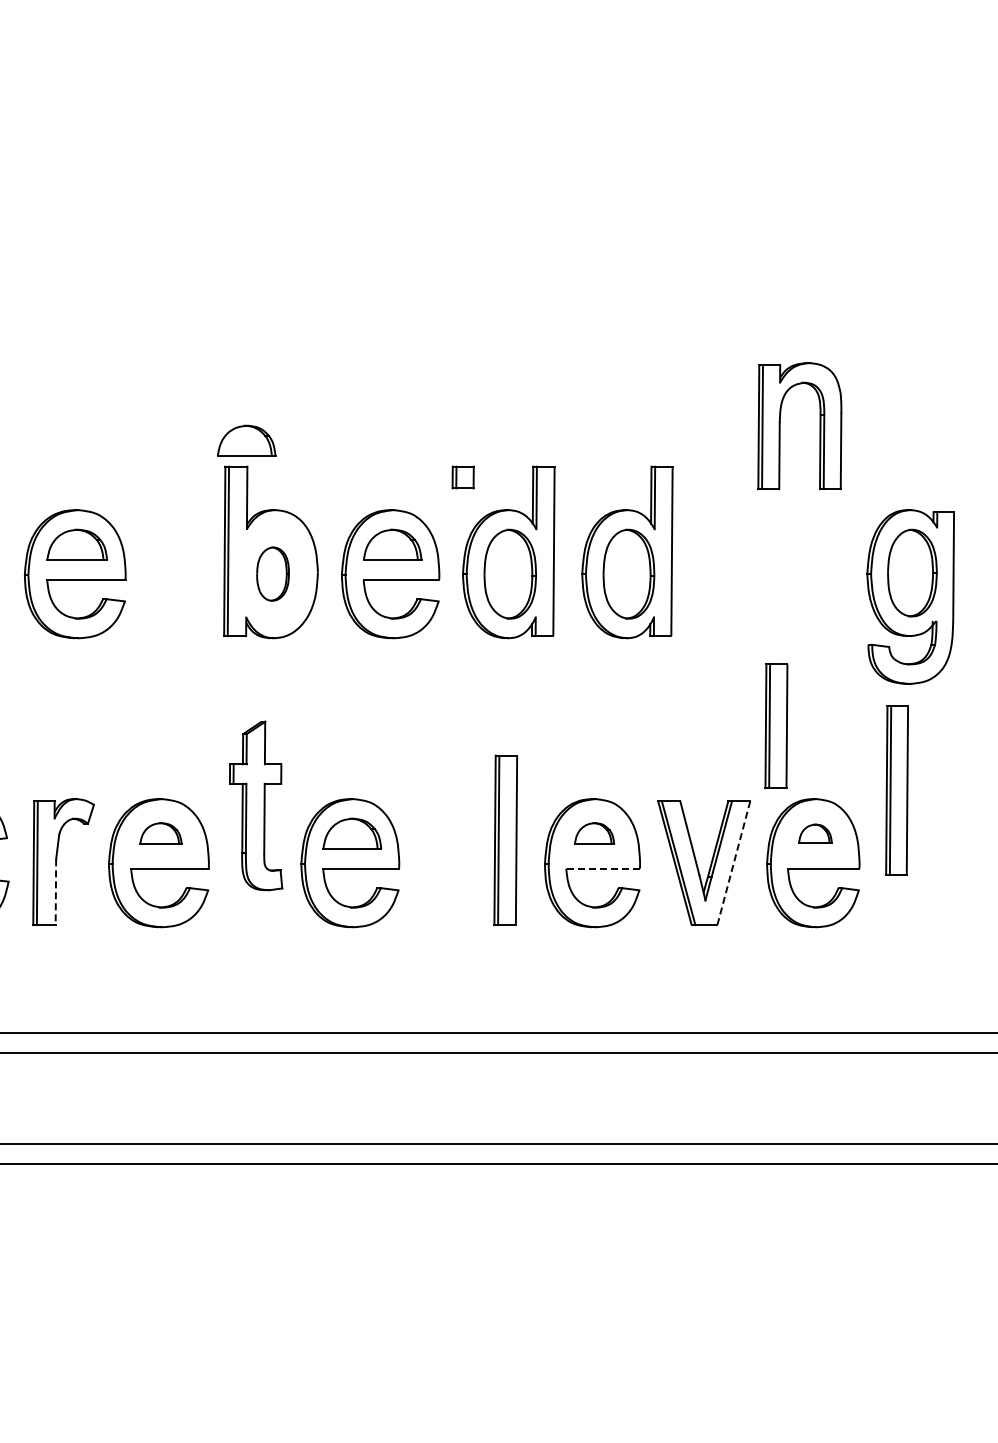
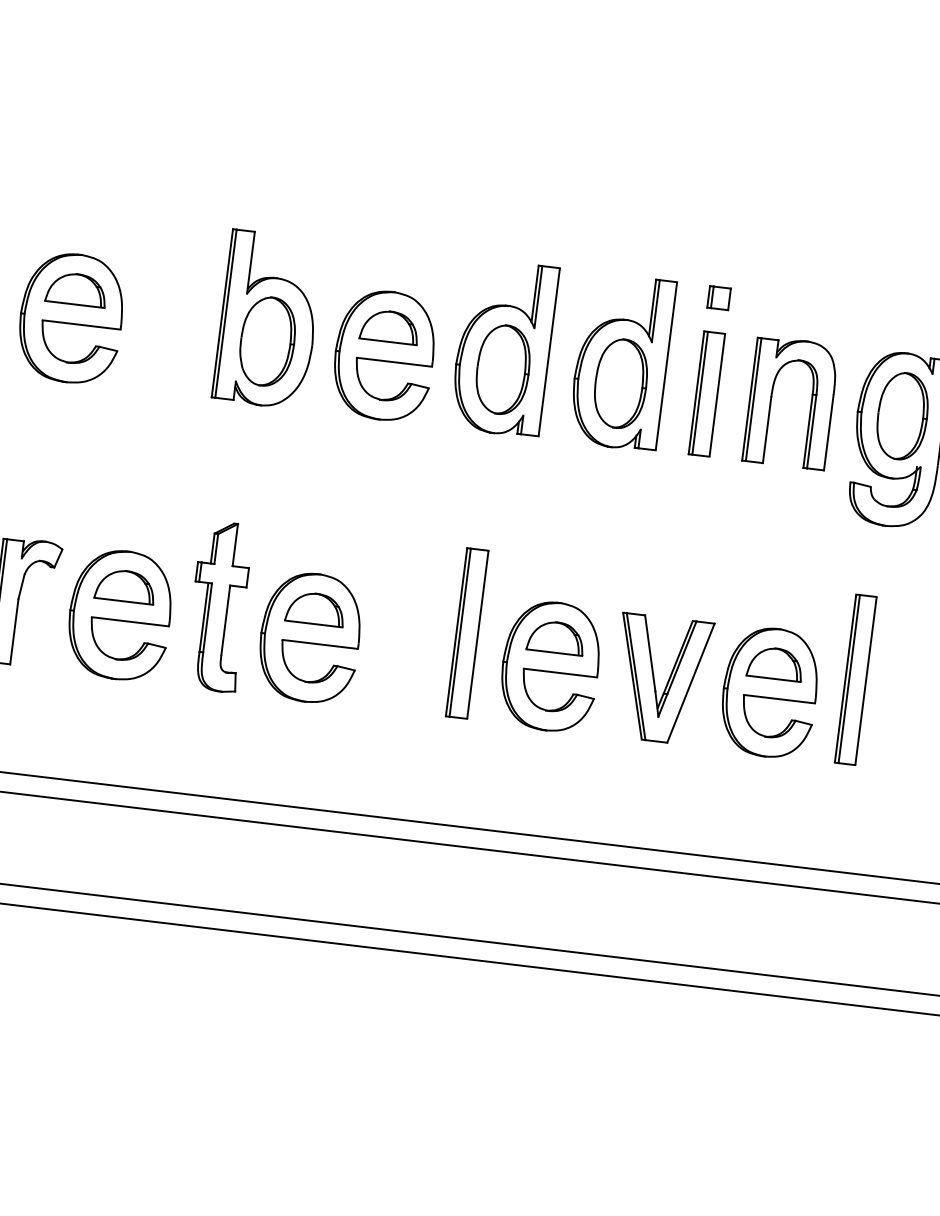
part: (780, 425) -> (771, 400), moved
part: (246, 440) -> (257, 205), removed
part: (462, 477) -> (718, 298), moved
part: (272, 573) -> (267, 340), size x1.67
part: (776, 725) -> (707, 393), moved
part: (896, 790) -> (855, 679), moved
part: (256, 805) -> (219, 606), moved
part: (160, 833) -> (125, 585), size x1.43
part: (594, 833) -> (556, 637), size x1.43
part: (815, 833) -> (775, 663), size x1.67
line: (733, 863) -> (690, 683), dashed -> solid
line: (603, 868) -> (560, 673), dashed -> solid
line: (55, 892) -> (13, 631), dashed -> solid

